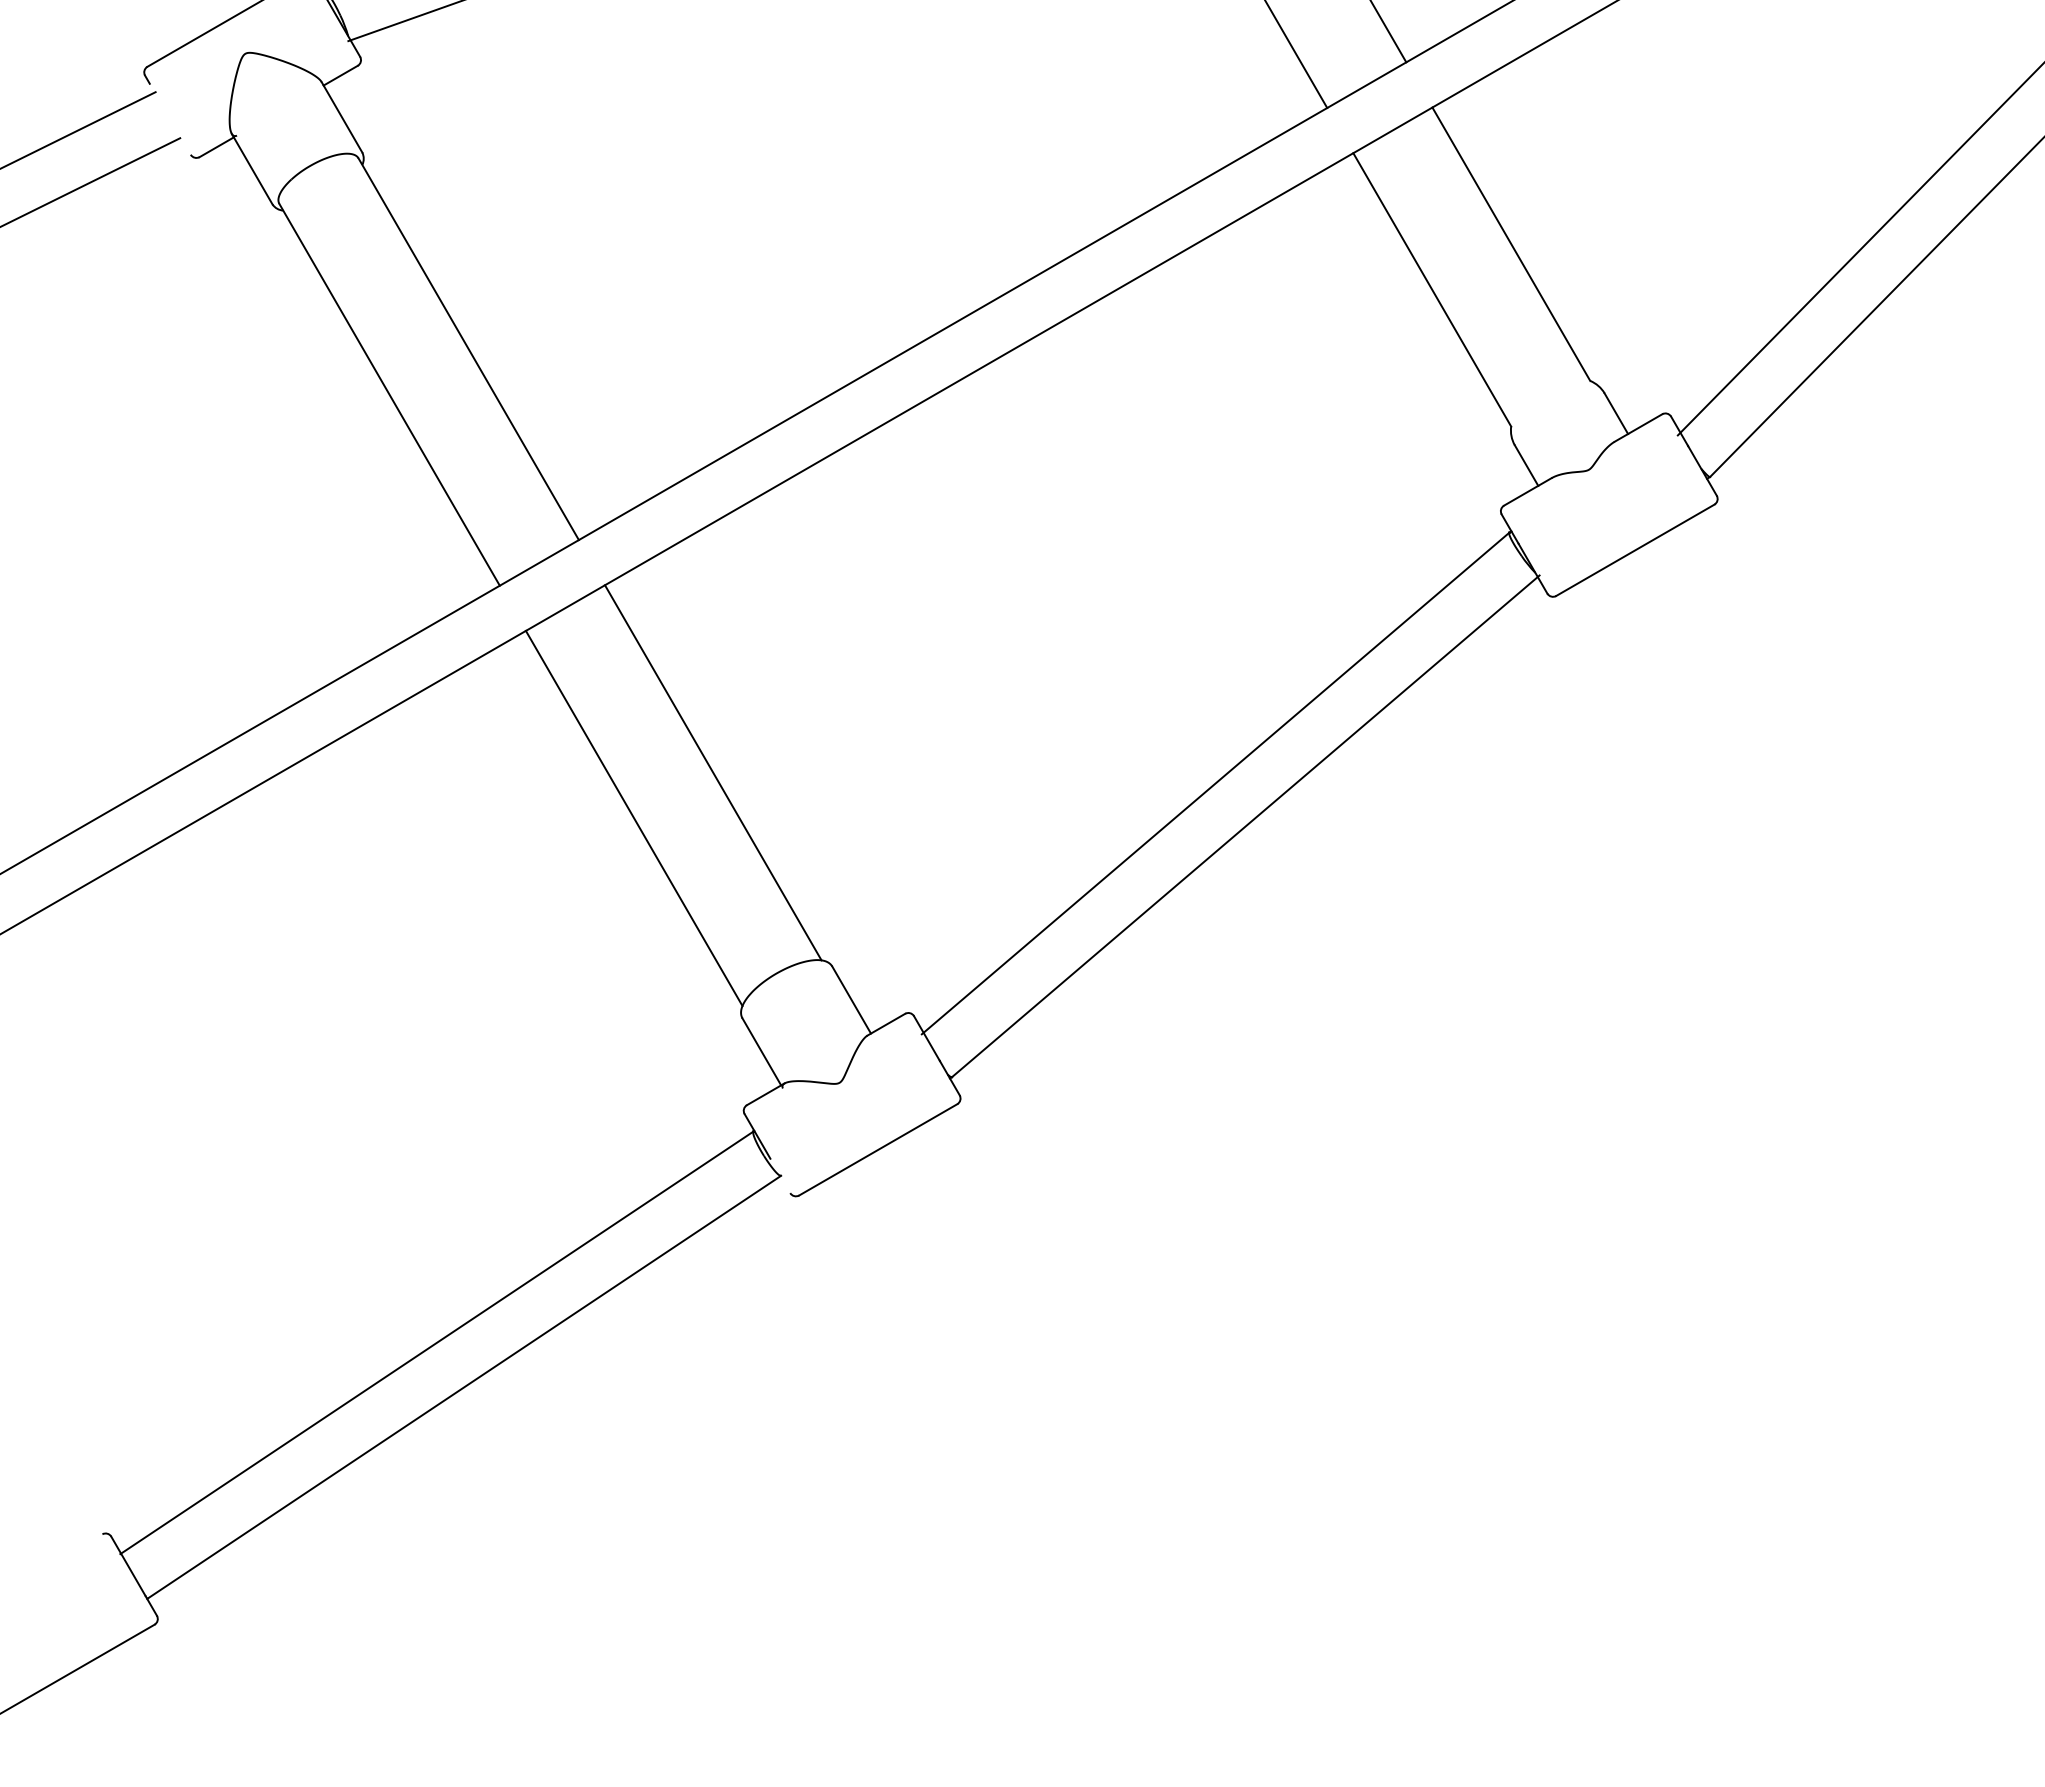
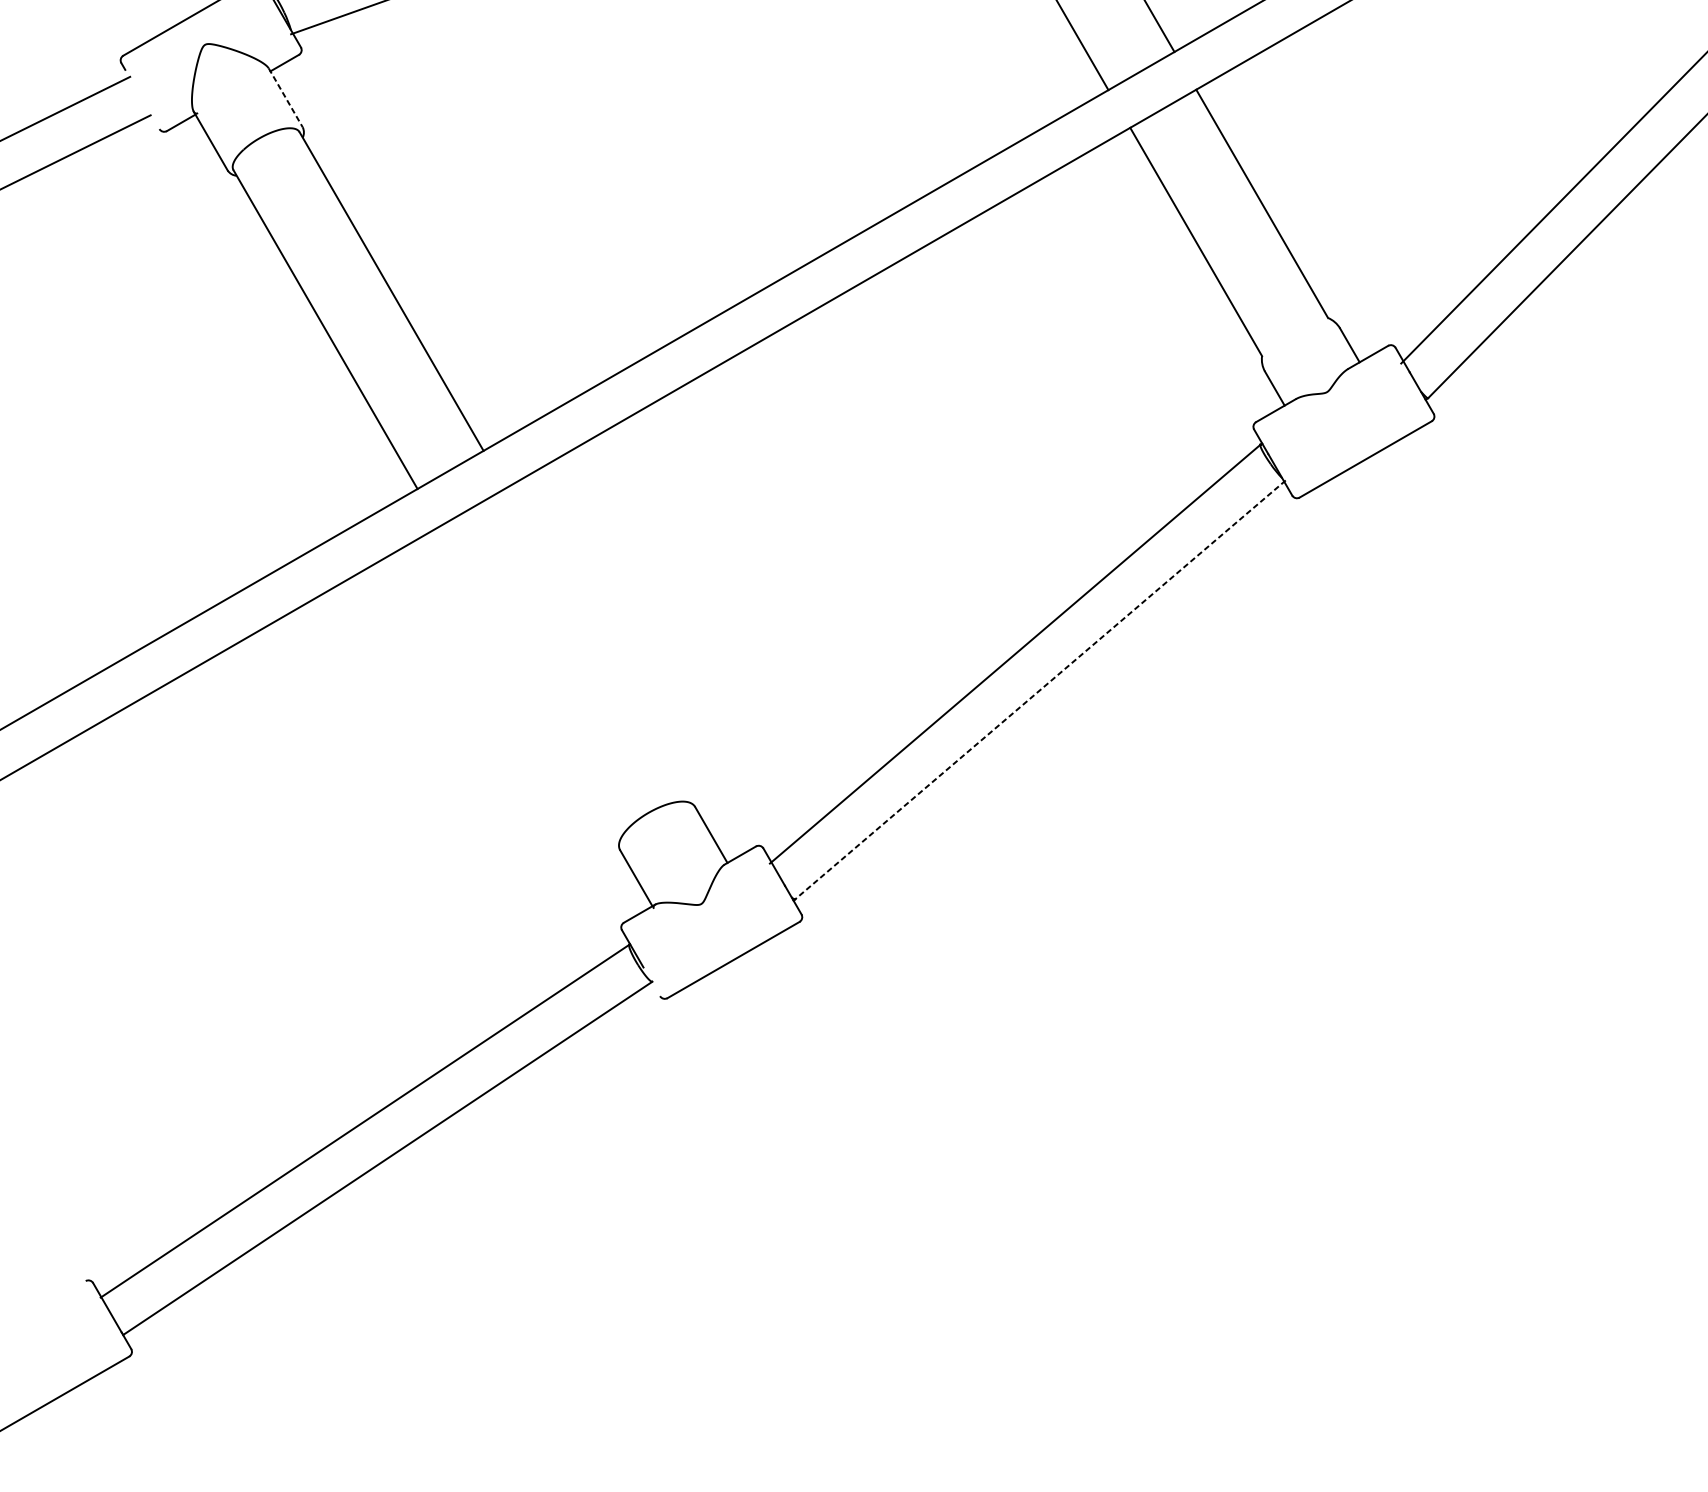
line: (341, 117) -> (285, 98), solid -> dashed
line: (713, 772) -> (595, 644), removed
line: (633, 818) -> (529, 683), removed
line: (1245, 826) -> (1040, 690), solid -> dashed

